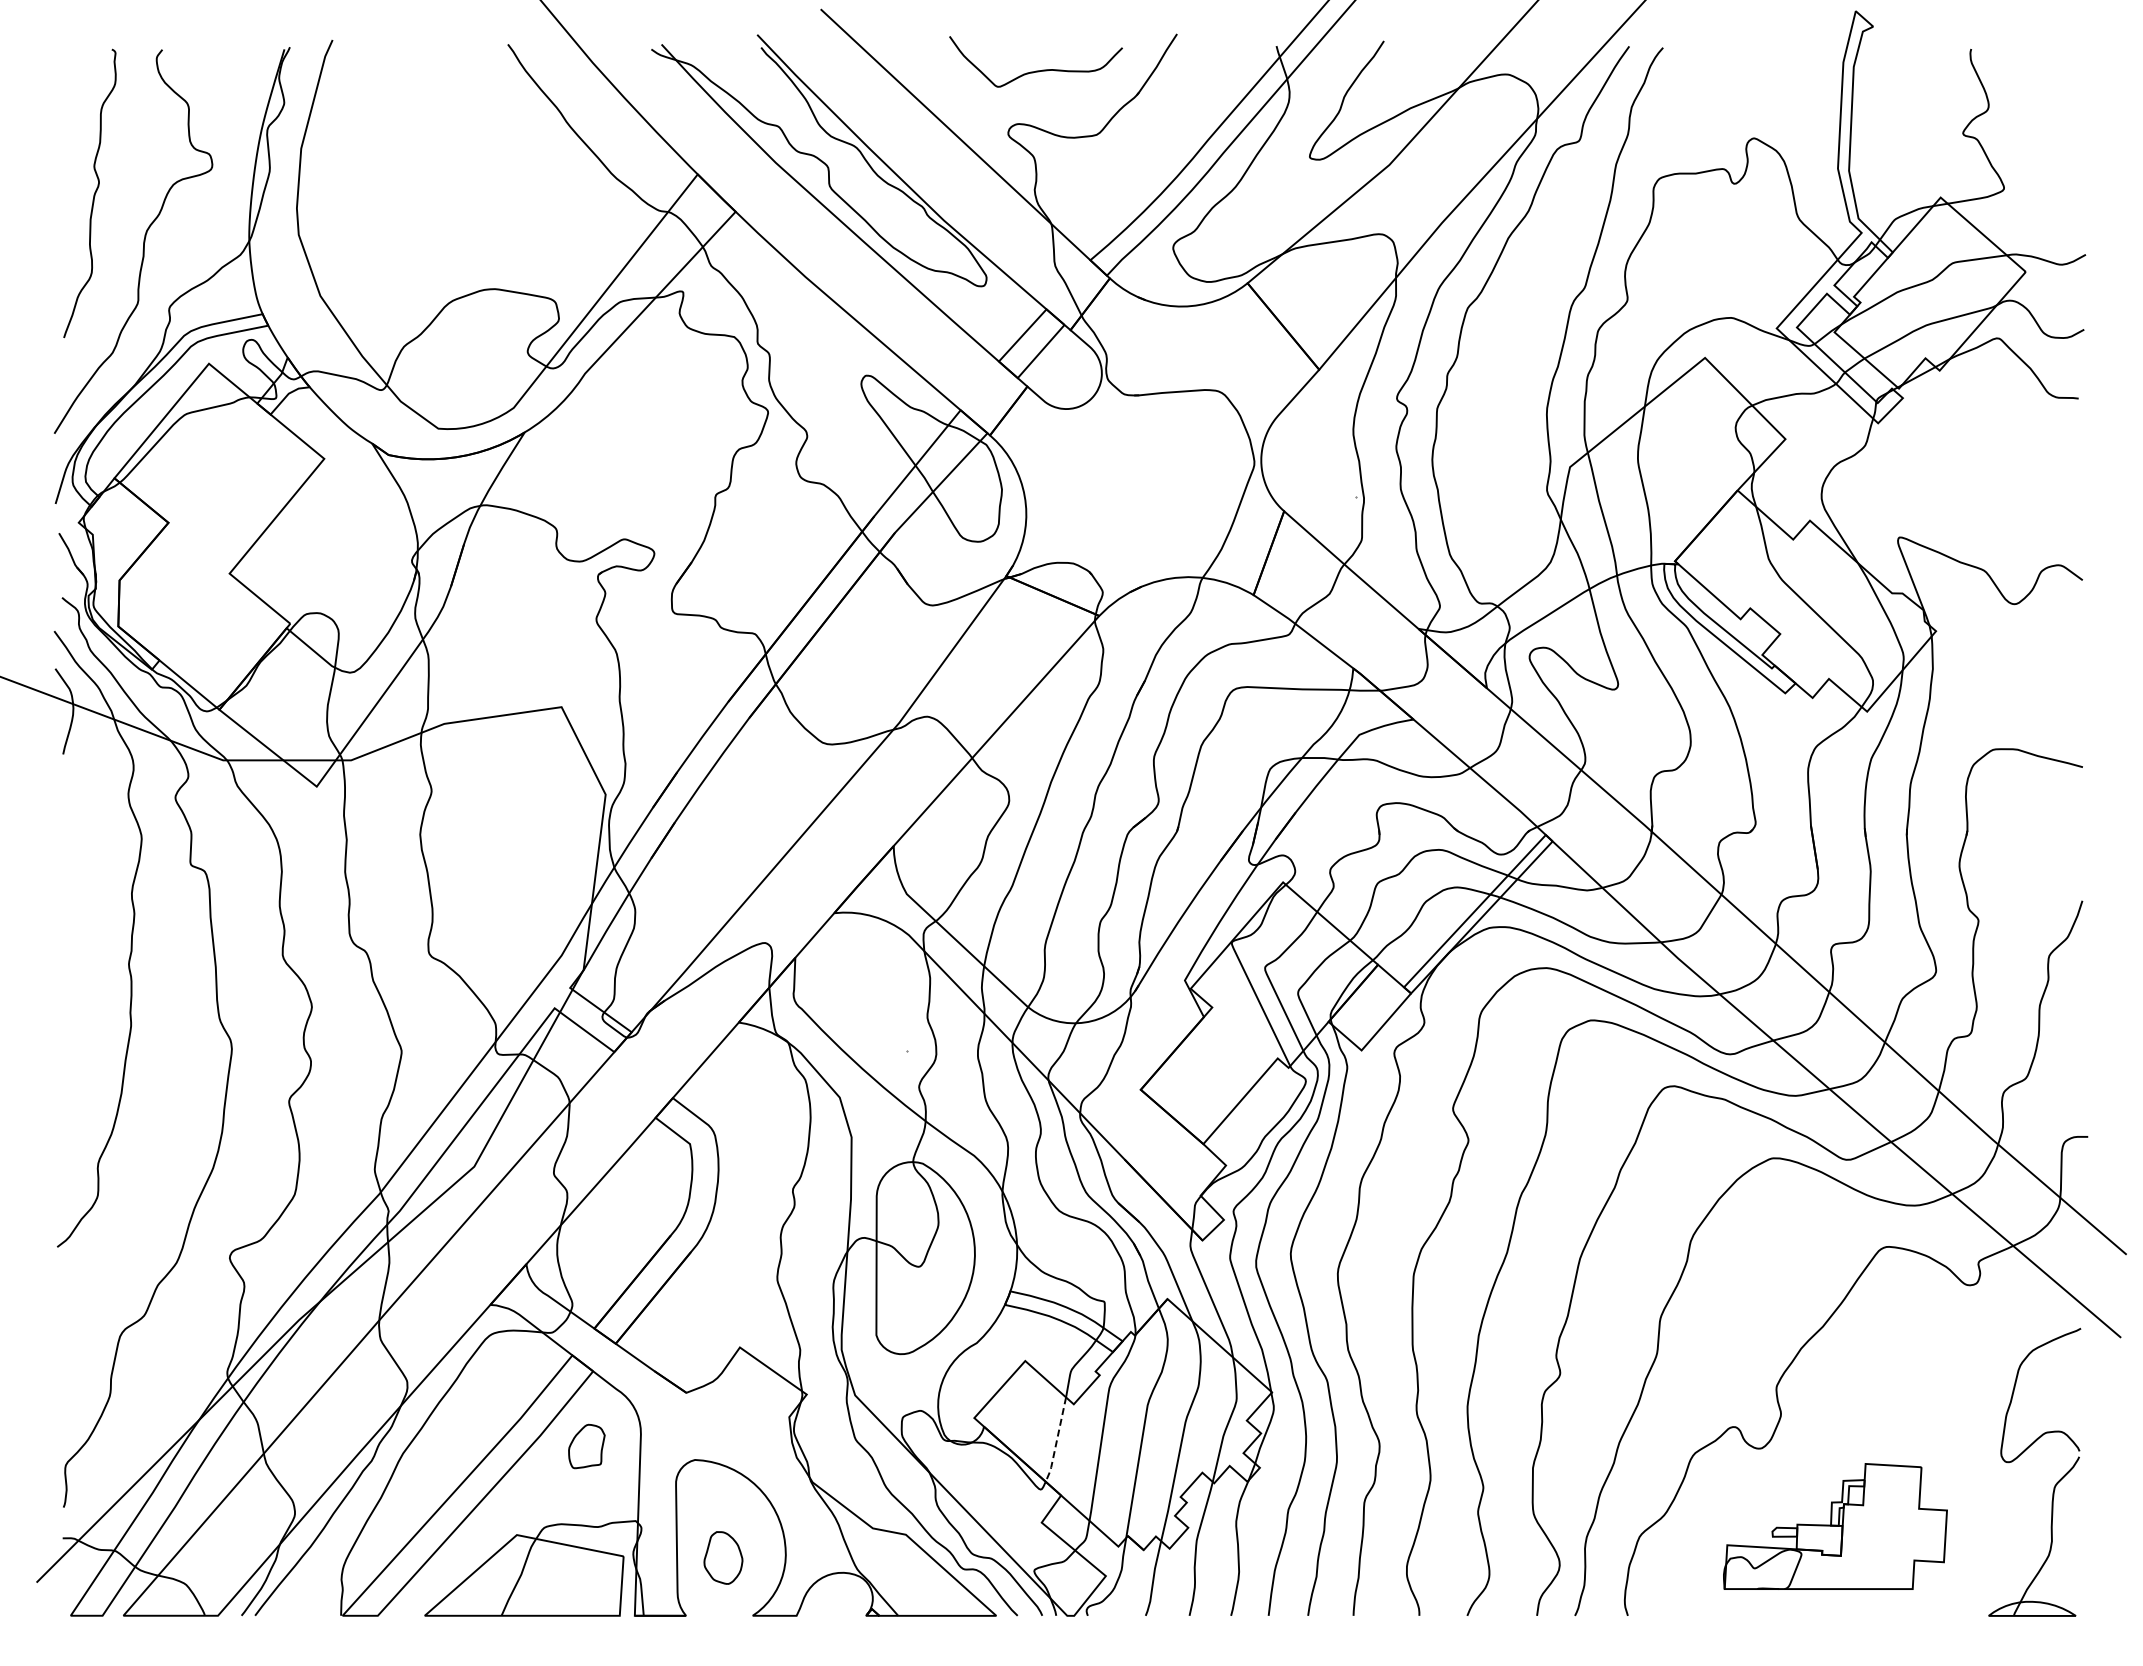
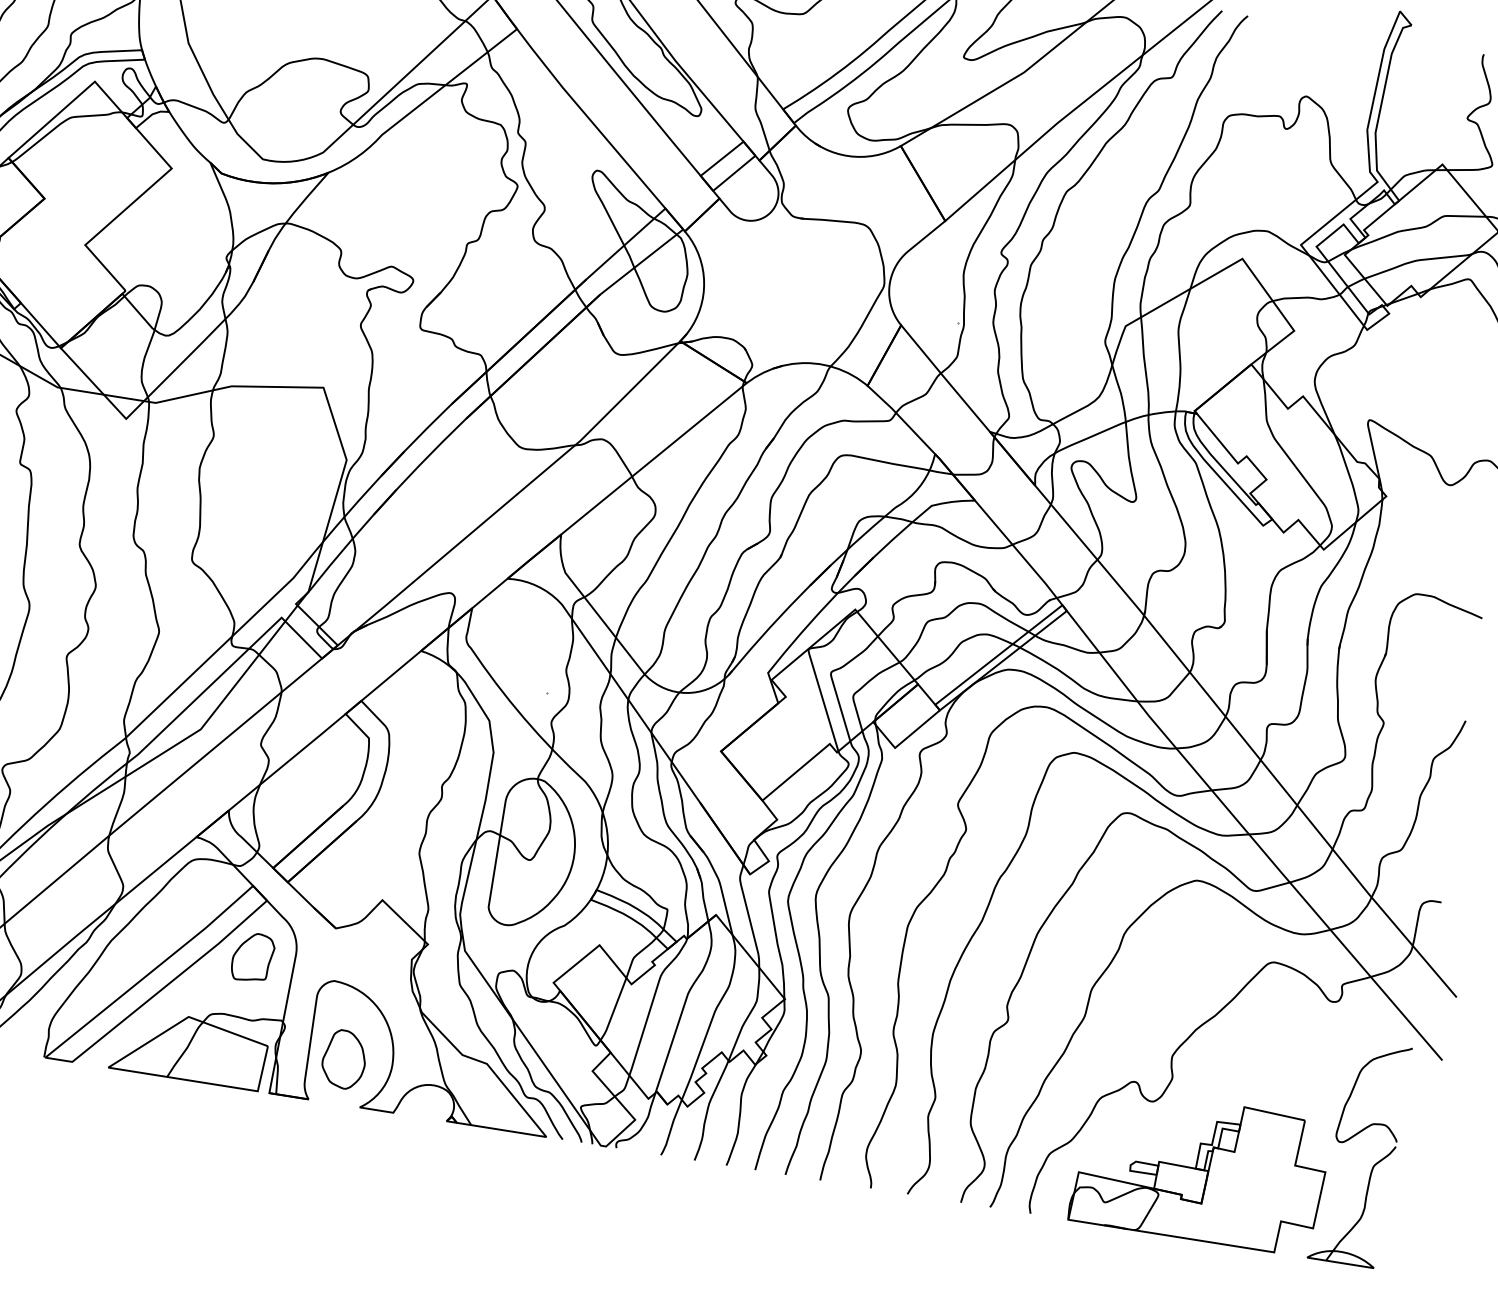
line: (1056, 1441) -> (613, 1010), dashed -> solid
part: (586, 1446) -> (252, 957), size x1.43
part: (1835, 1526) -> (1200, 1170), size x1.43
part: (723, 1557) -> (344, 1059), size x1.43

